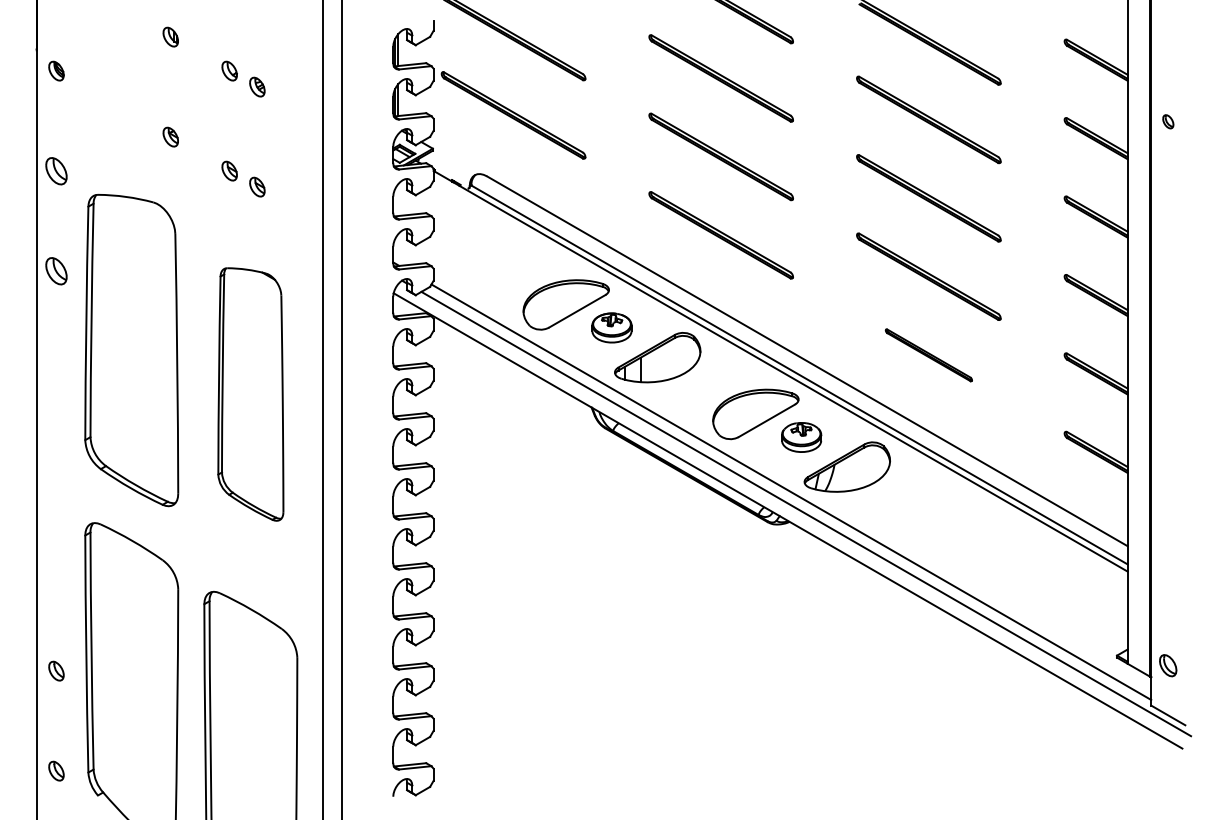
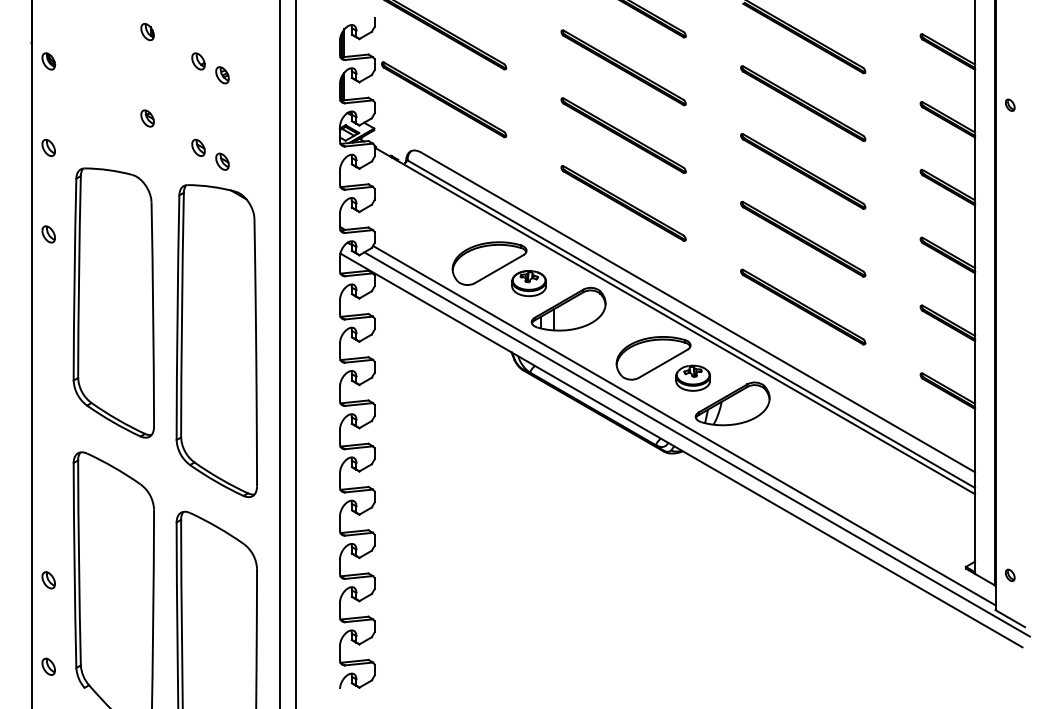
part: (56, 170) -> (48, 147), size x0.71
part: (56, 270) -> (48, 233), size x0.71
part: (928, 355) -> (802, 307), size x1.67
part: (250, 394) -> (216, 341), size x1.43
part: (1168, 664) -> (1010, 574), size x0.62

